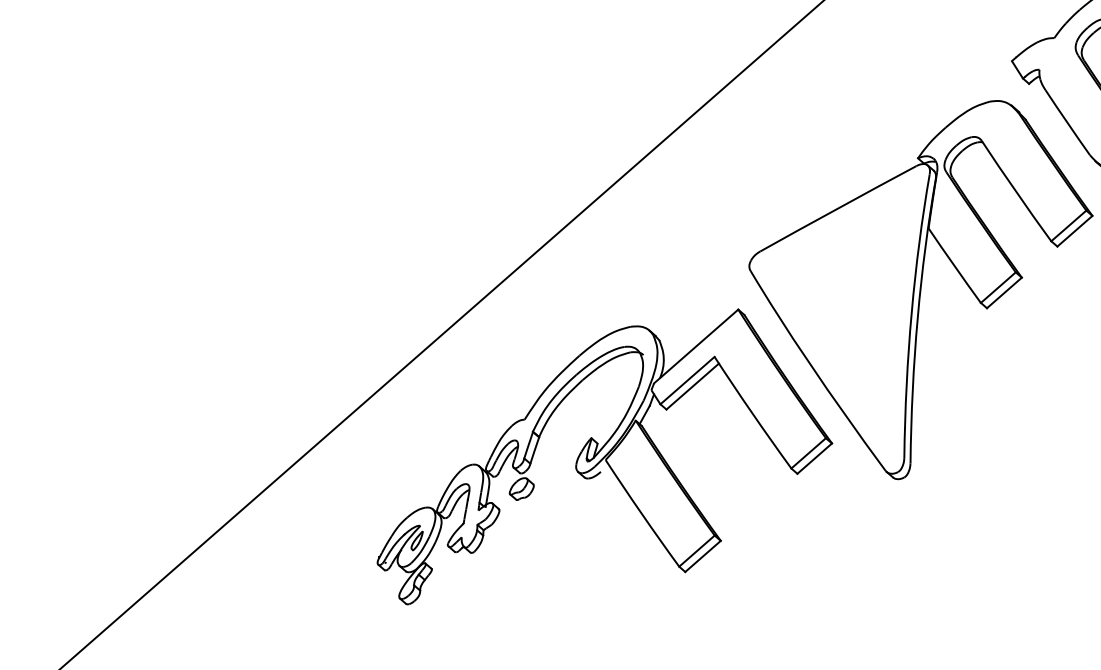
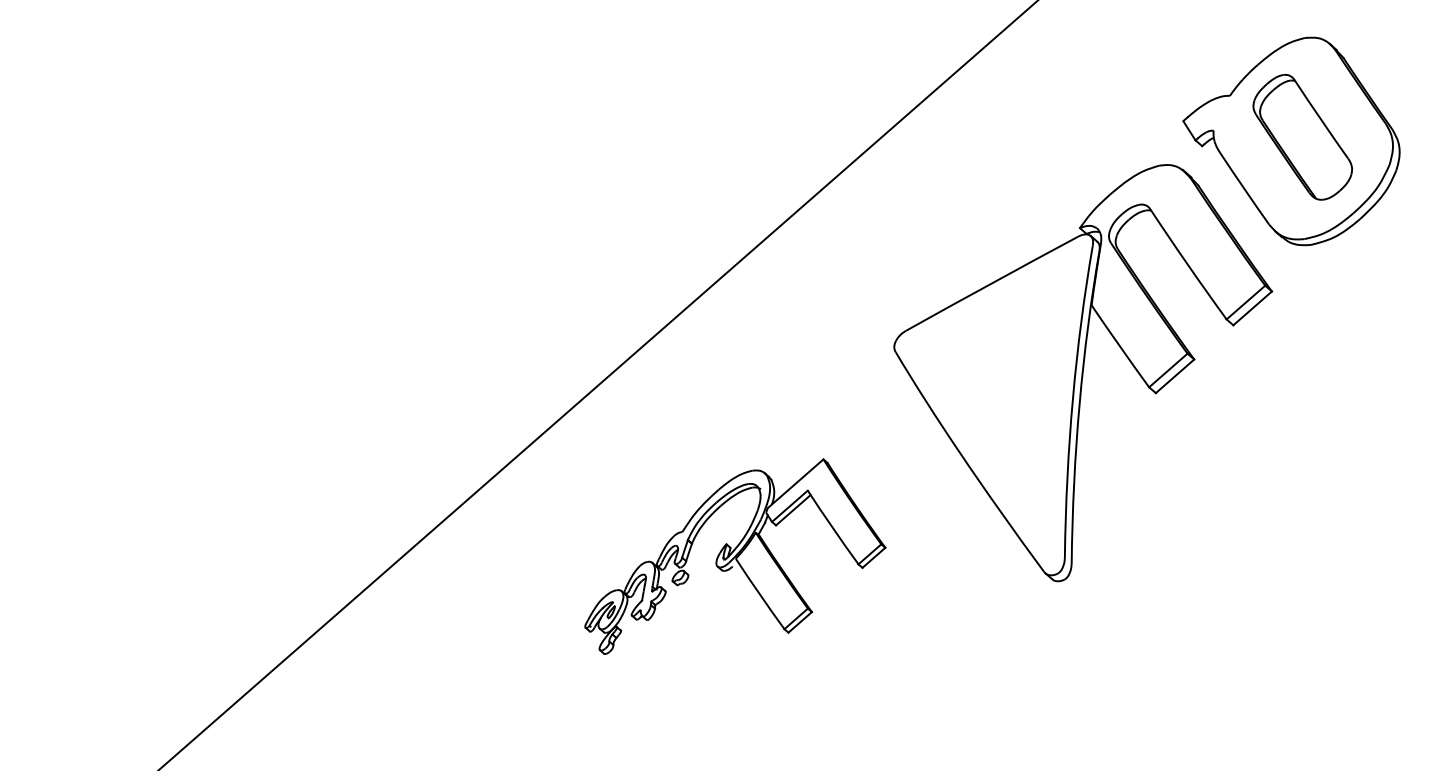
part: (605, 456) -> (735, 556), size x0.6

